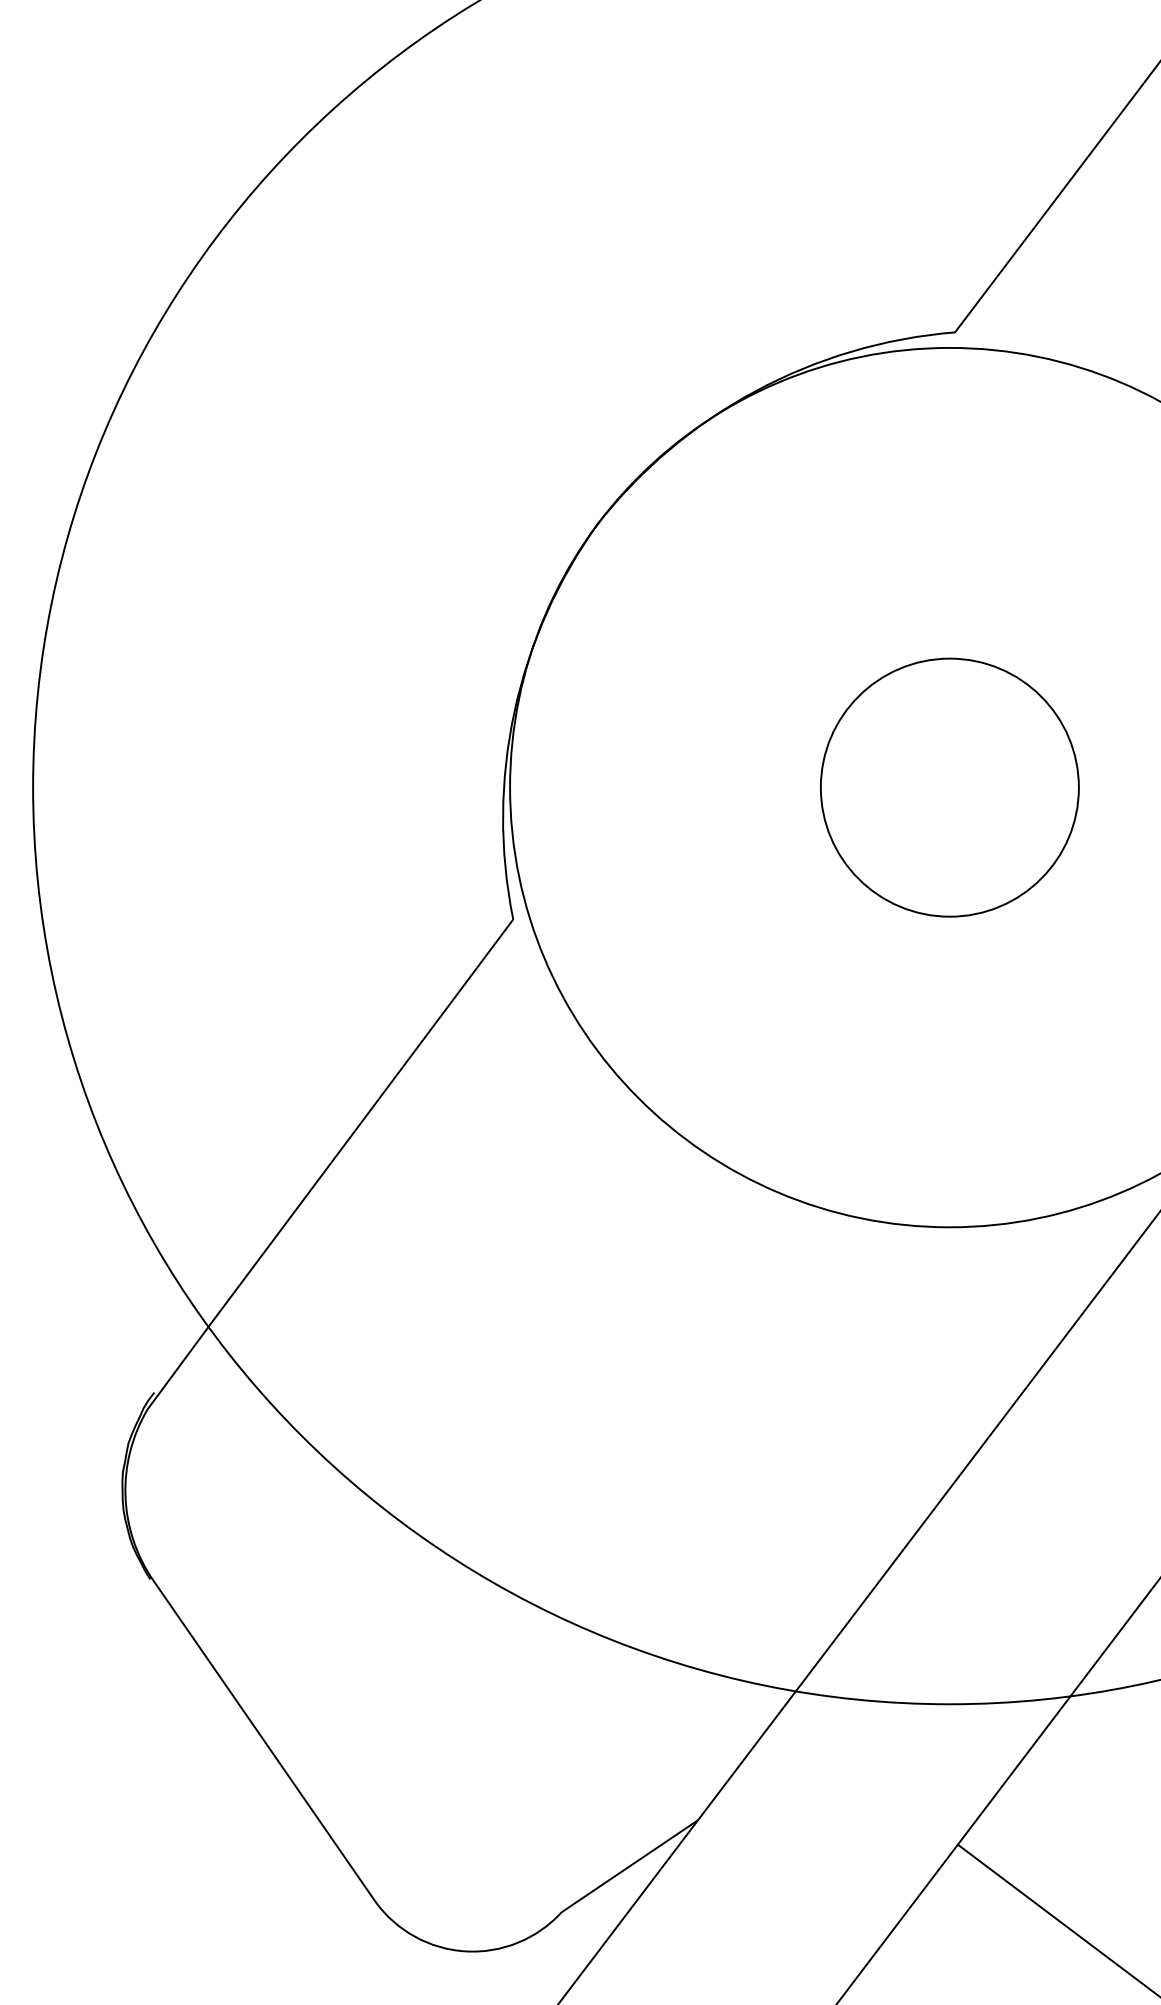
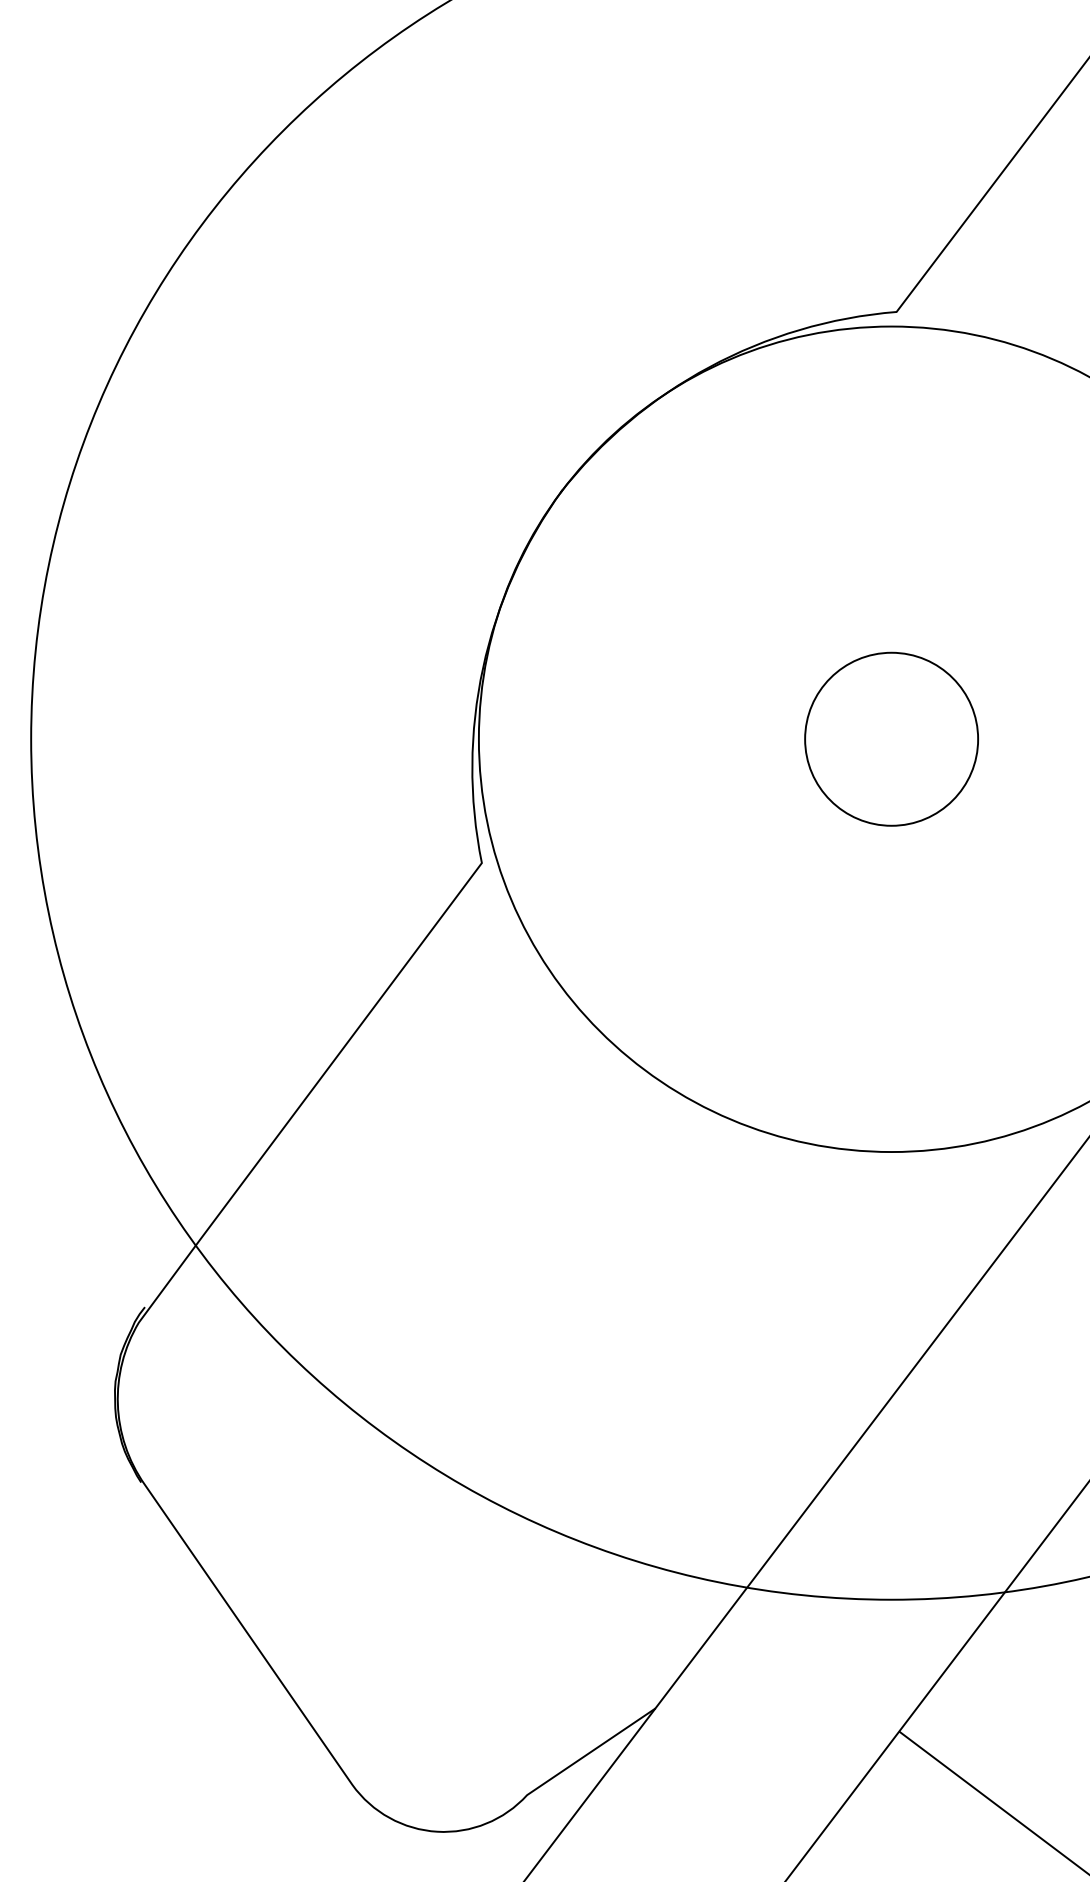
circle: (949, 787) -> (891, 739), size x0.71

